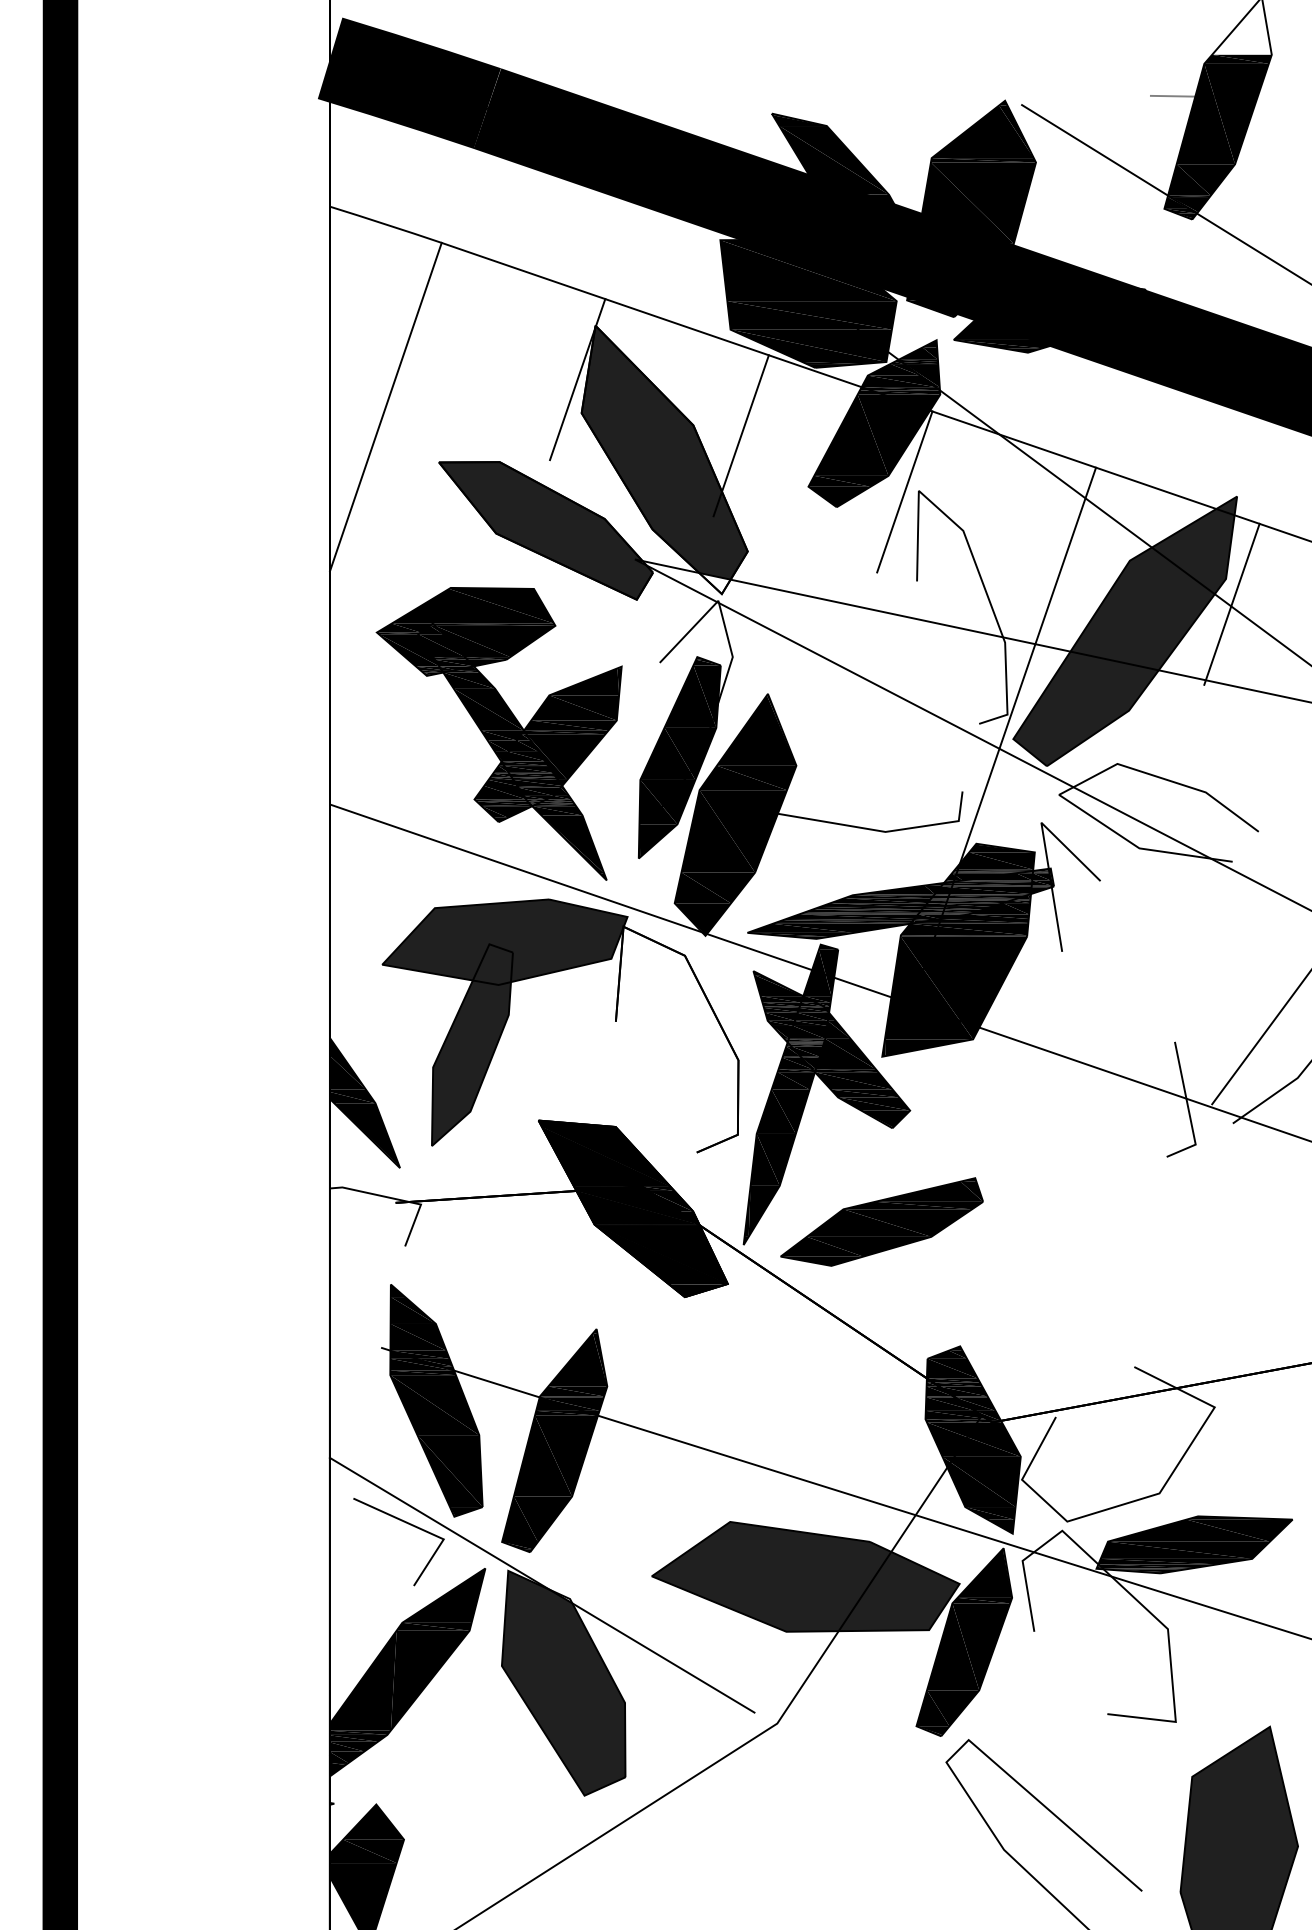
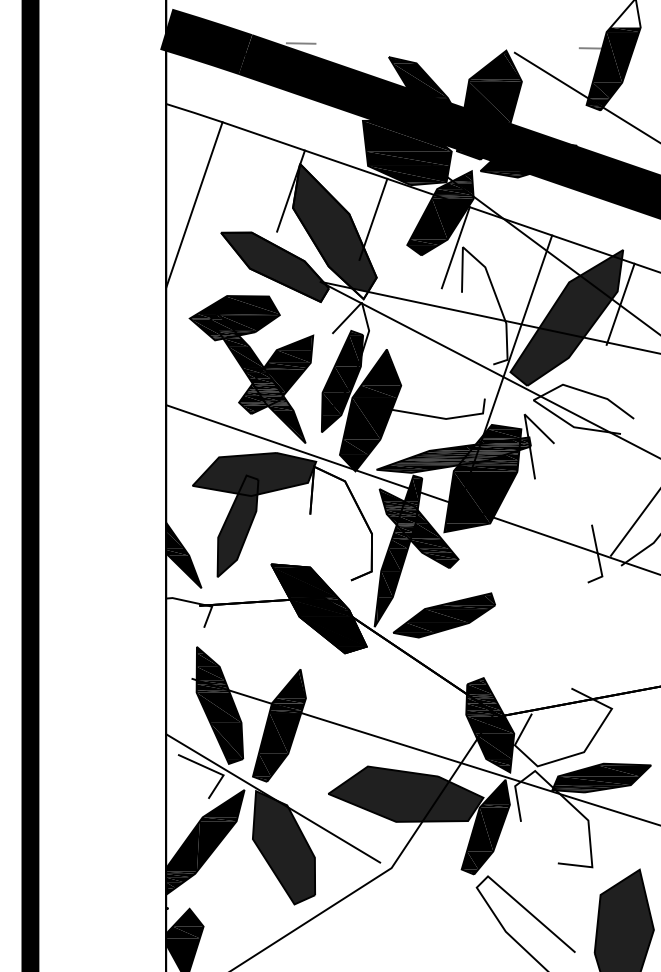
line: (596, 86) -> (300, 43), added

